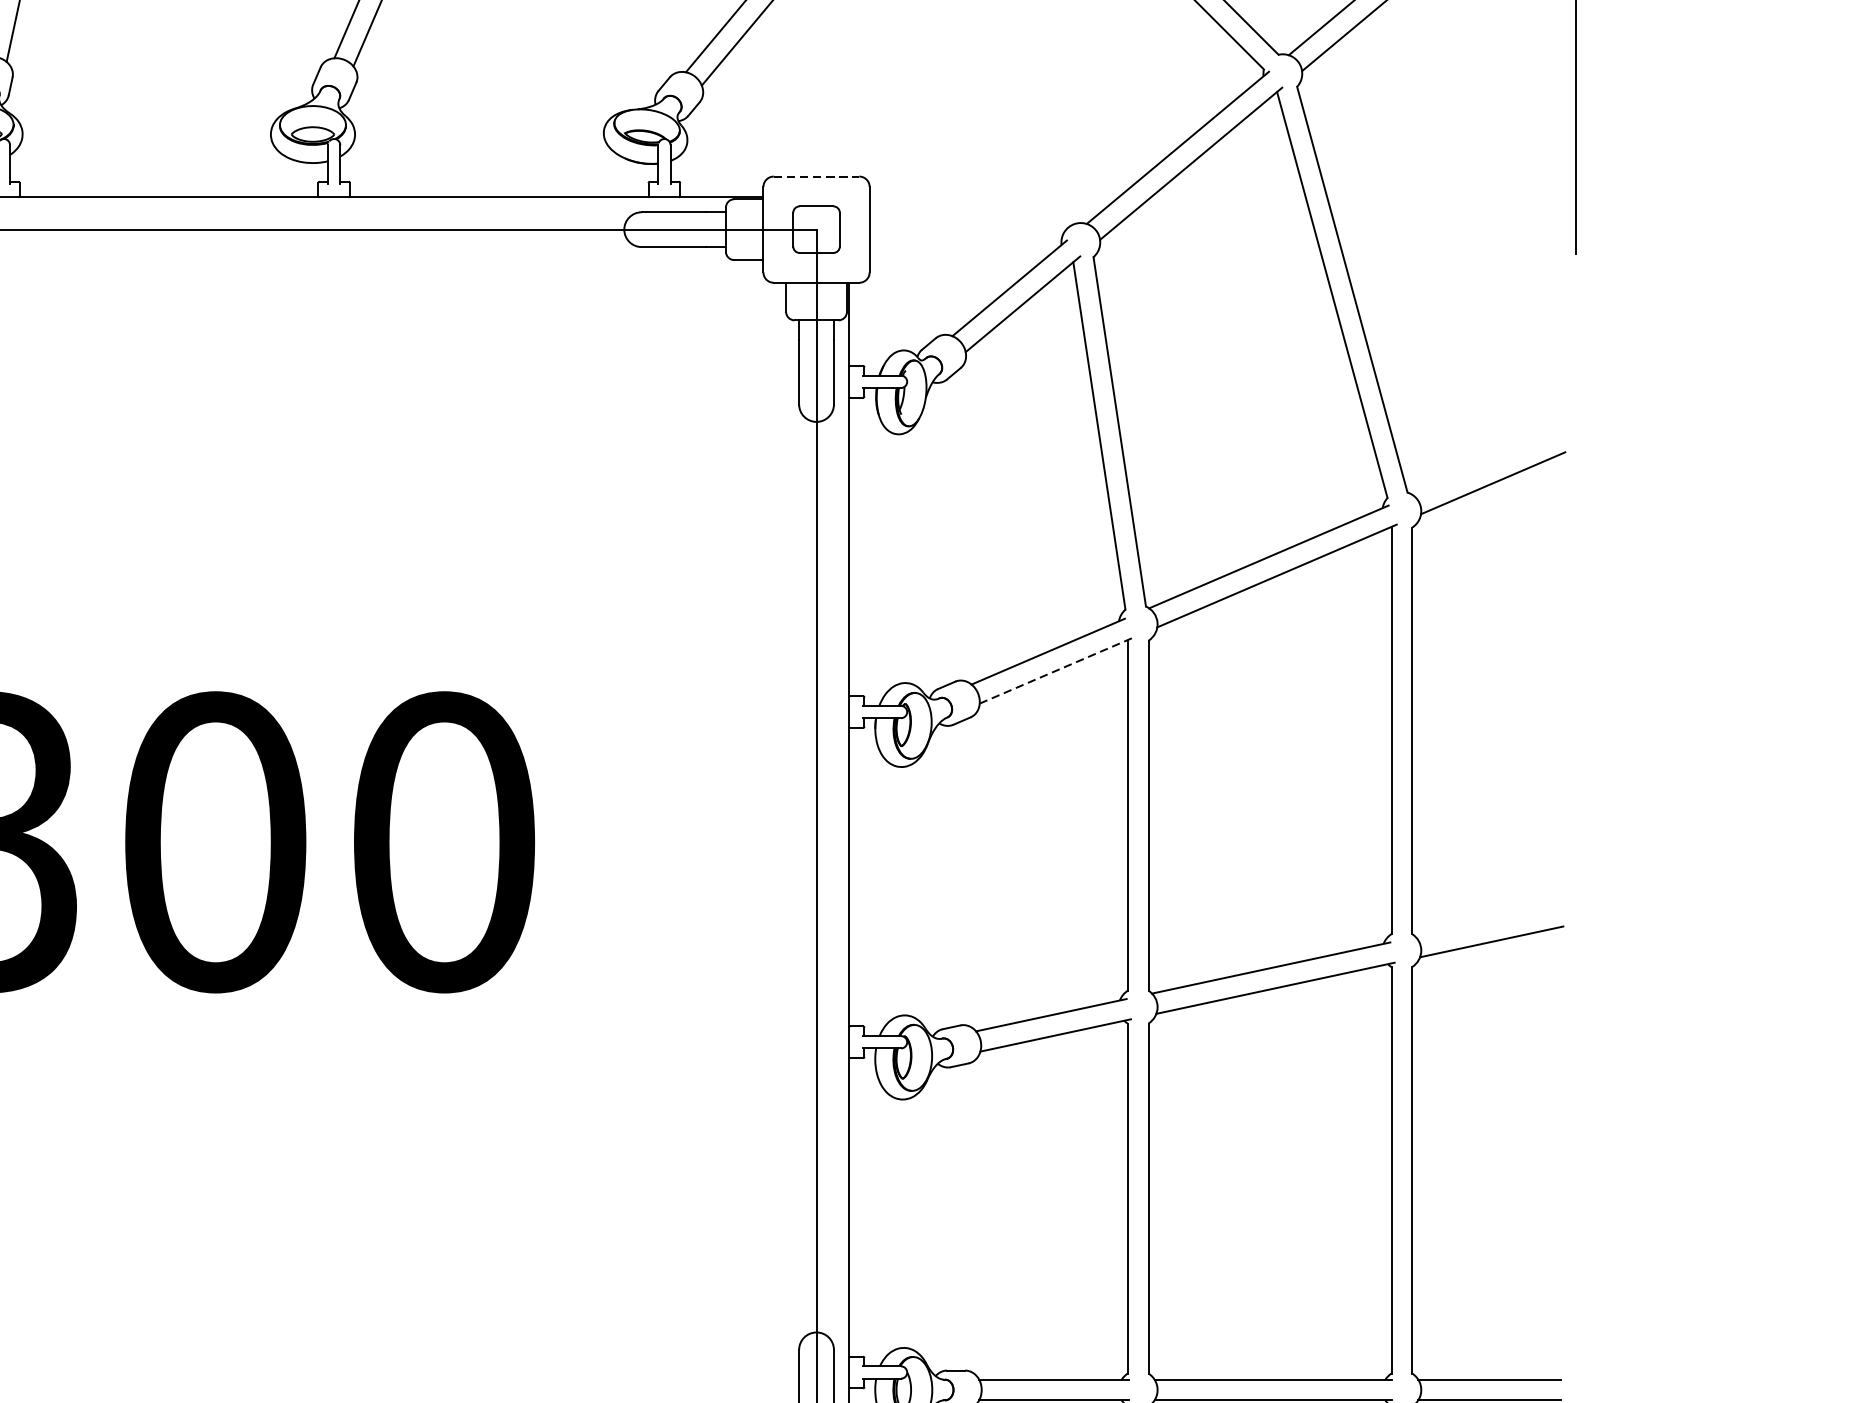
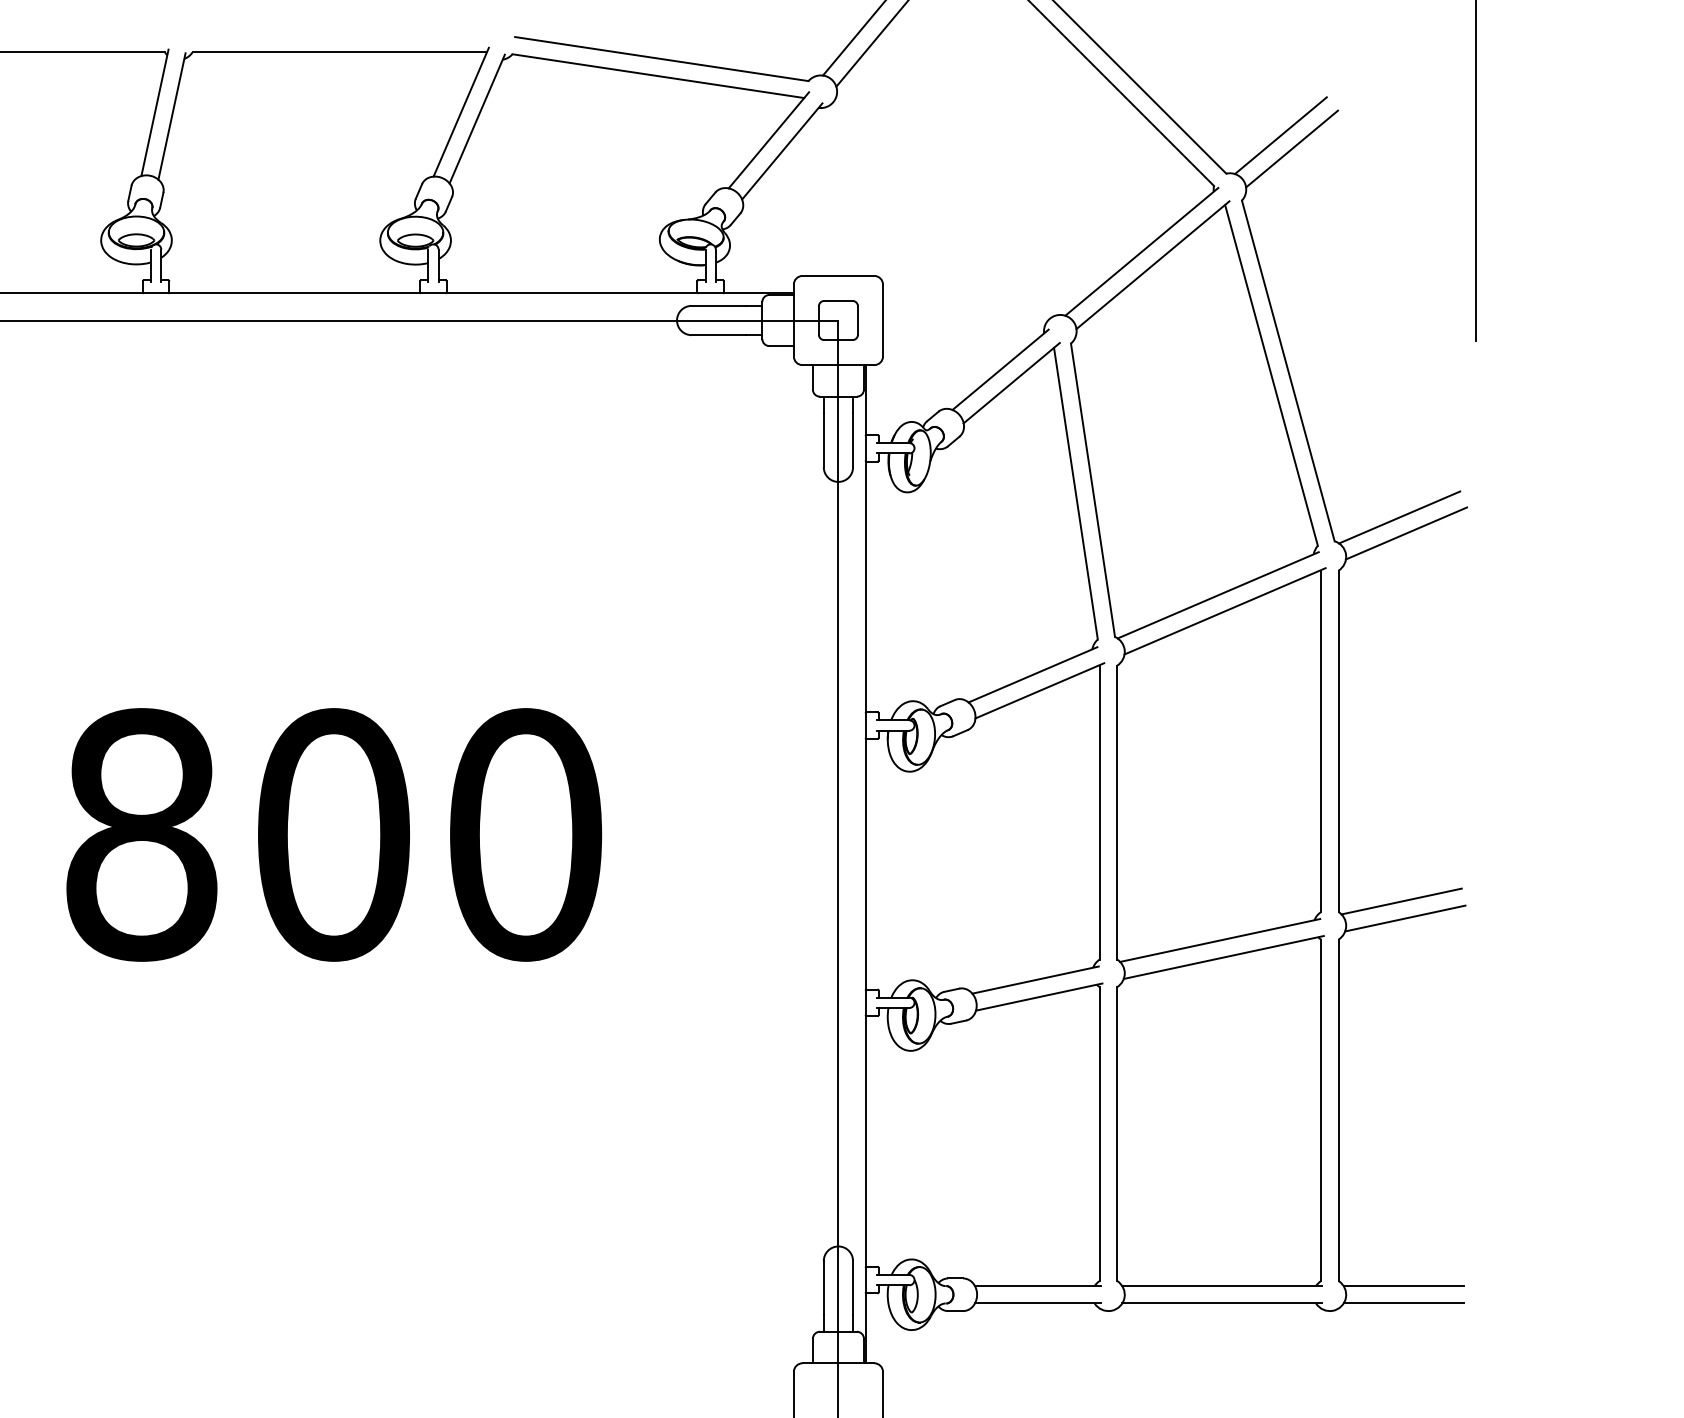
line: (816, 176) -> (838, 275), dashed -> solid
line: (1484, 464) -> (1399, 517), added
line: (1057, 670) -> (1040, 690), dashed -> solid
line: (1487, 921) -> (1401, 901), added

